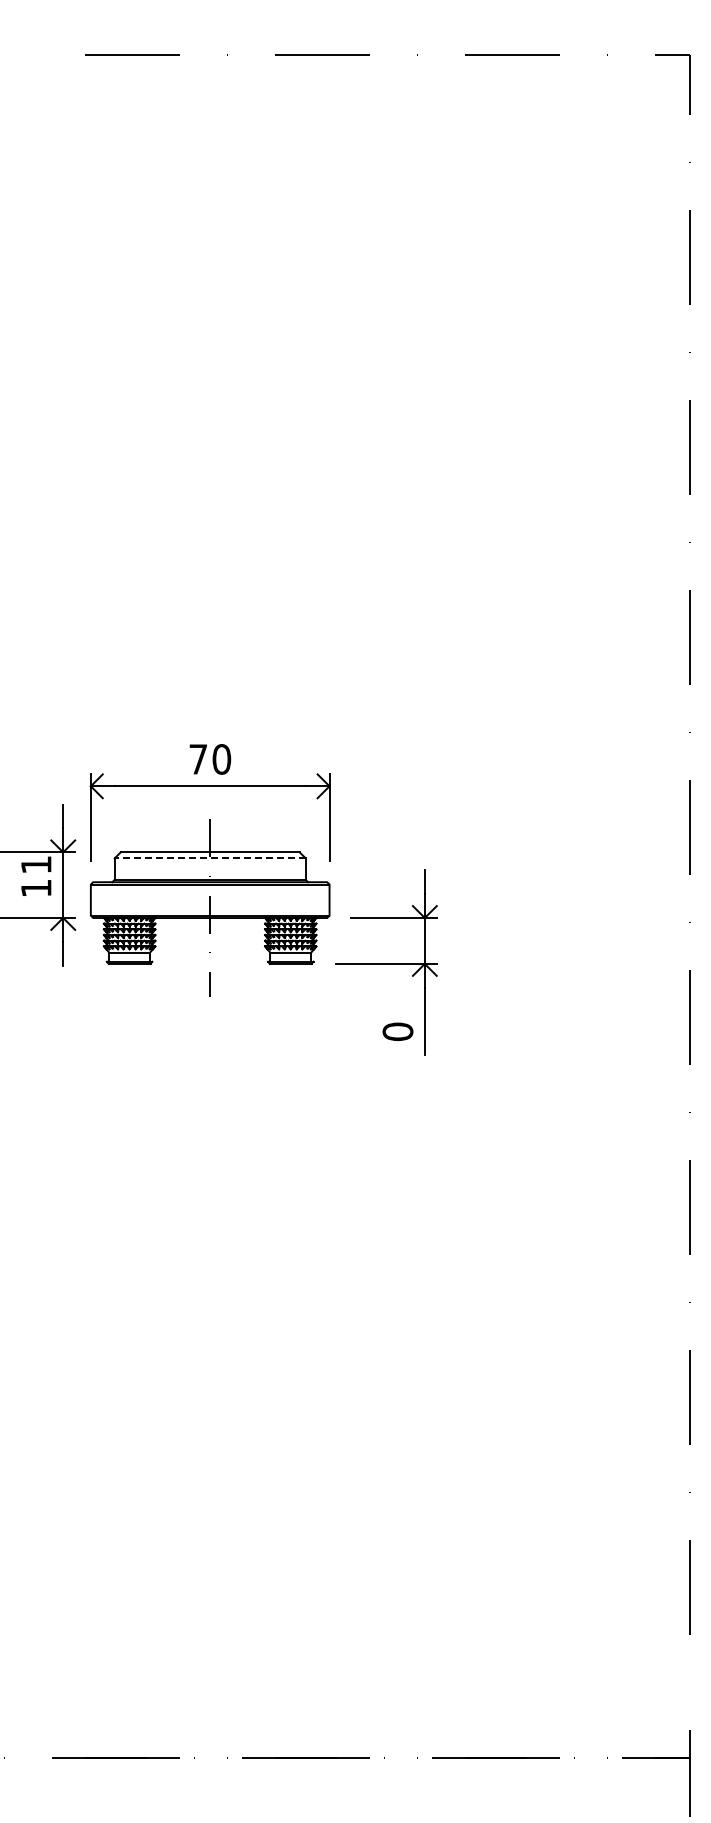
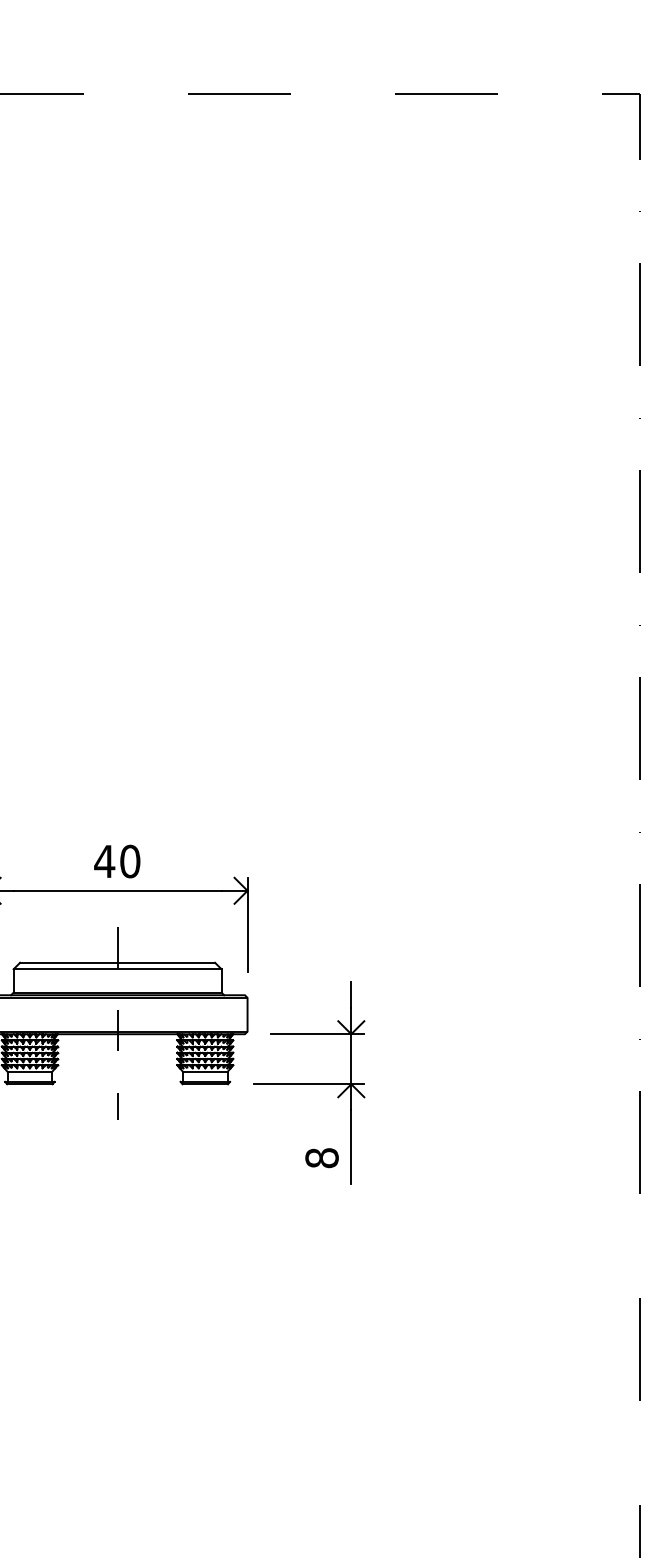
text: (198, 759) -> (104, 861), 70 -> 40
line: (209, 858) -> (116, 969), dashed -> solid
text: (398, 1031) -> (322, 1157), 0 -> 8

